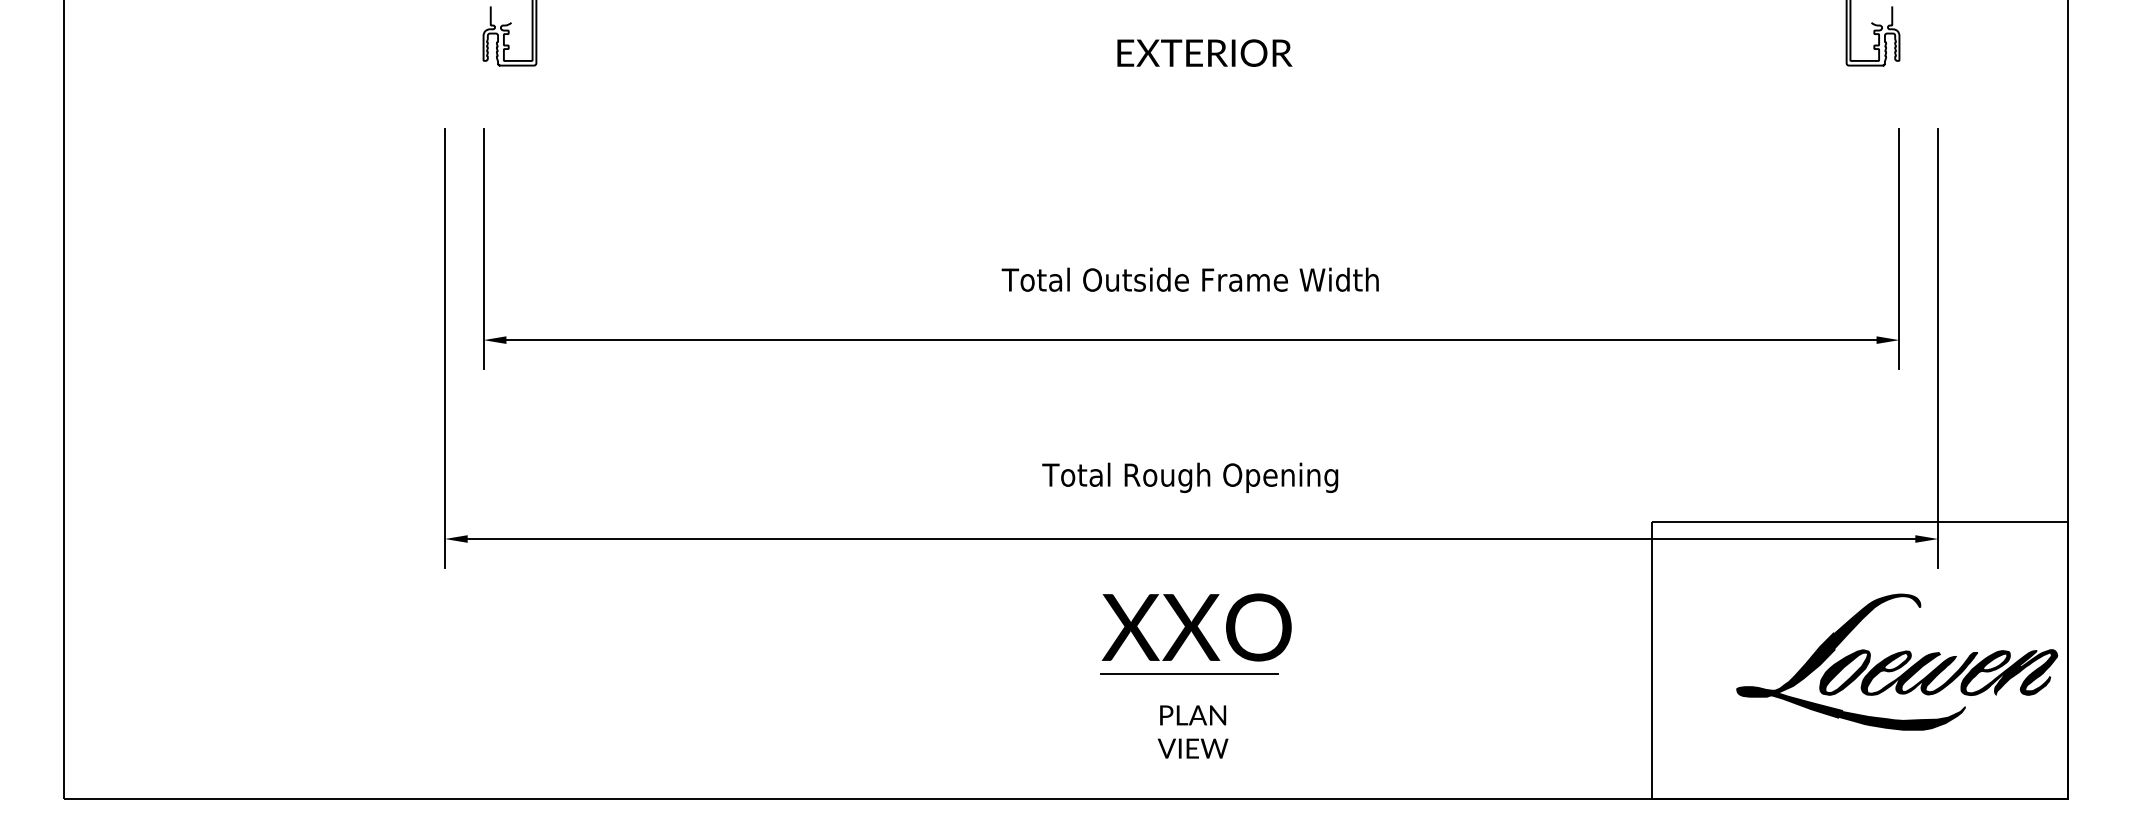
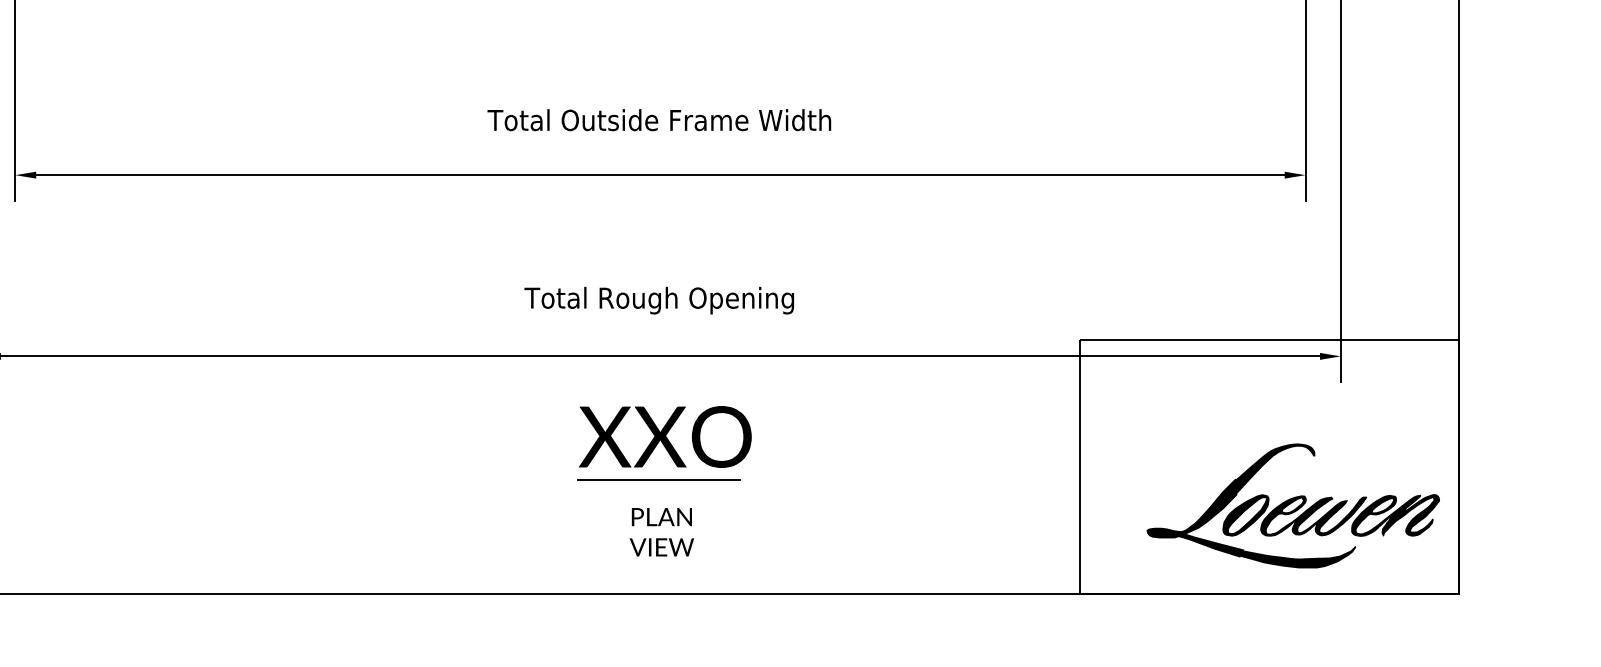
part: (1897, 661) -> (1293, 505), moved

